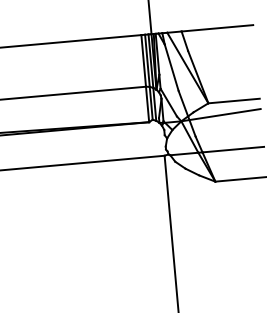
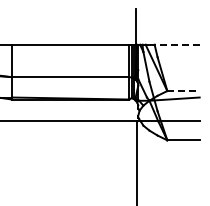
line: (217, 27) -> (177, 44), solid -> dashed
line: (235, 101) -> (184, 91), solid -> dashed

